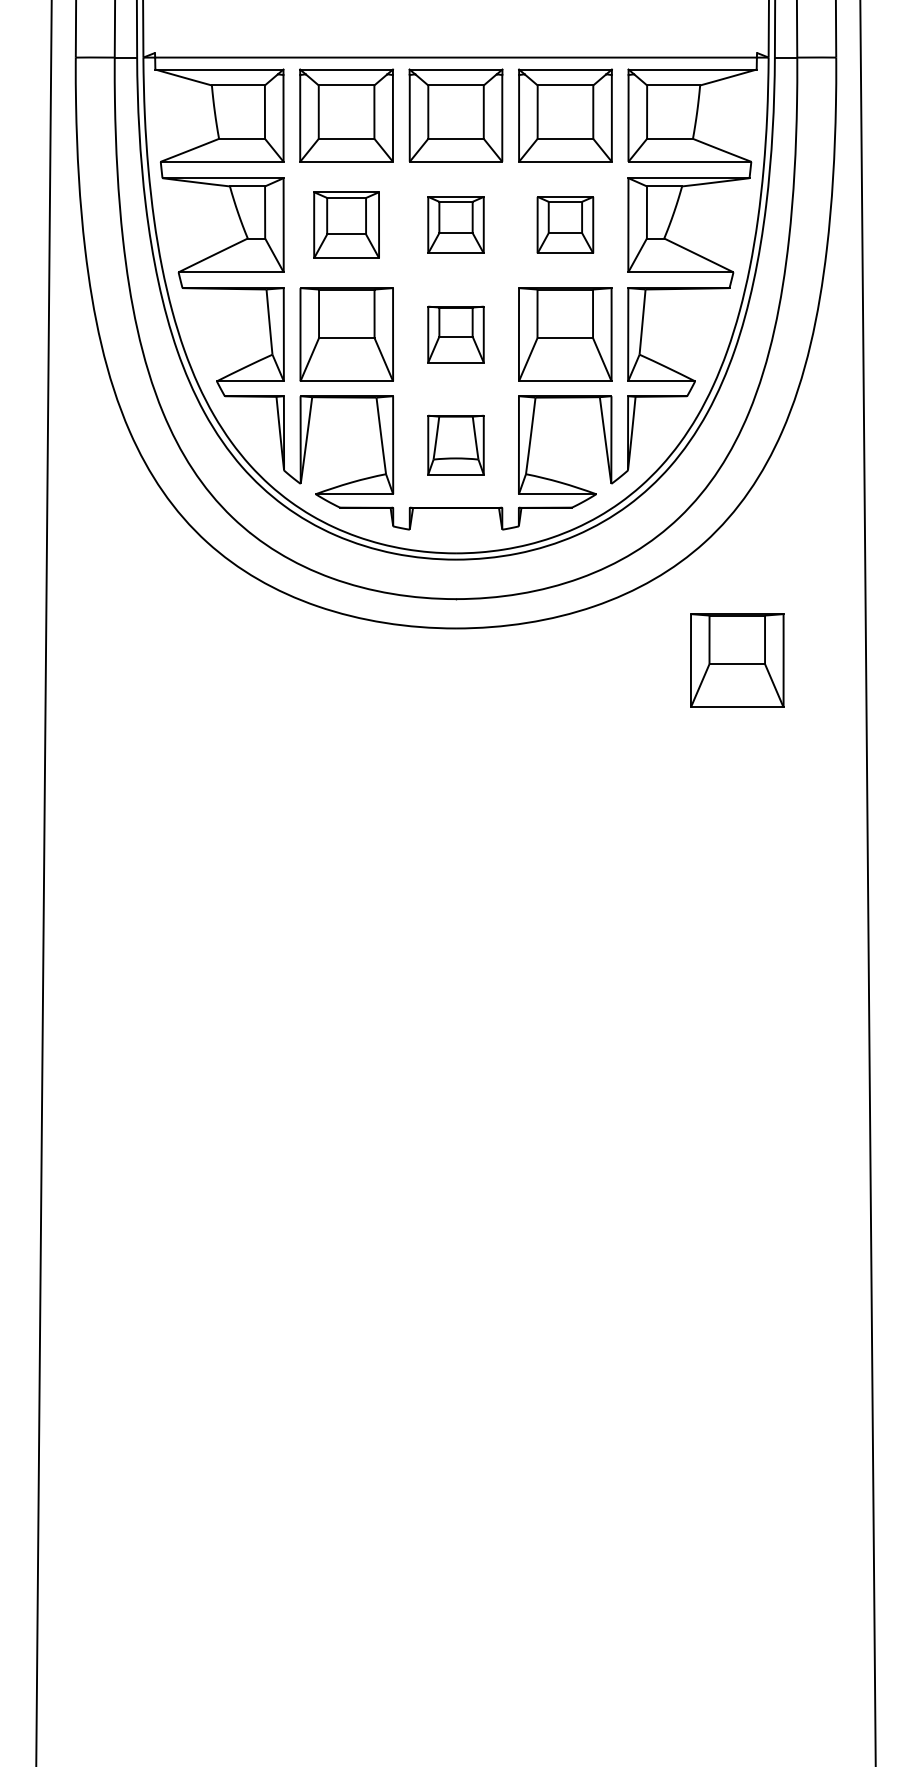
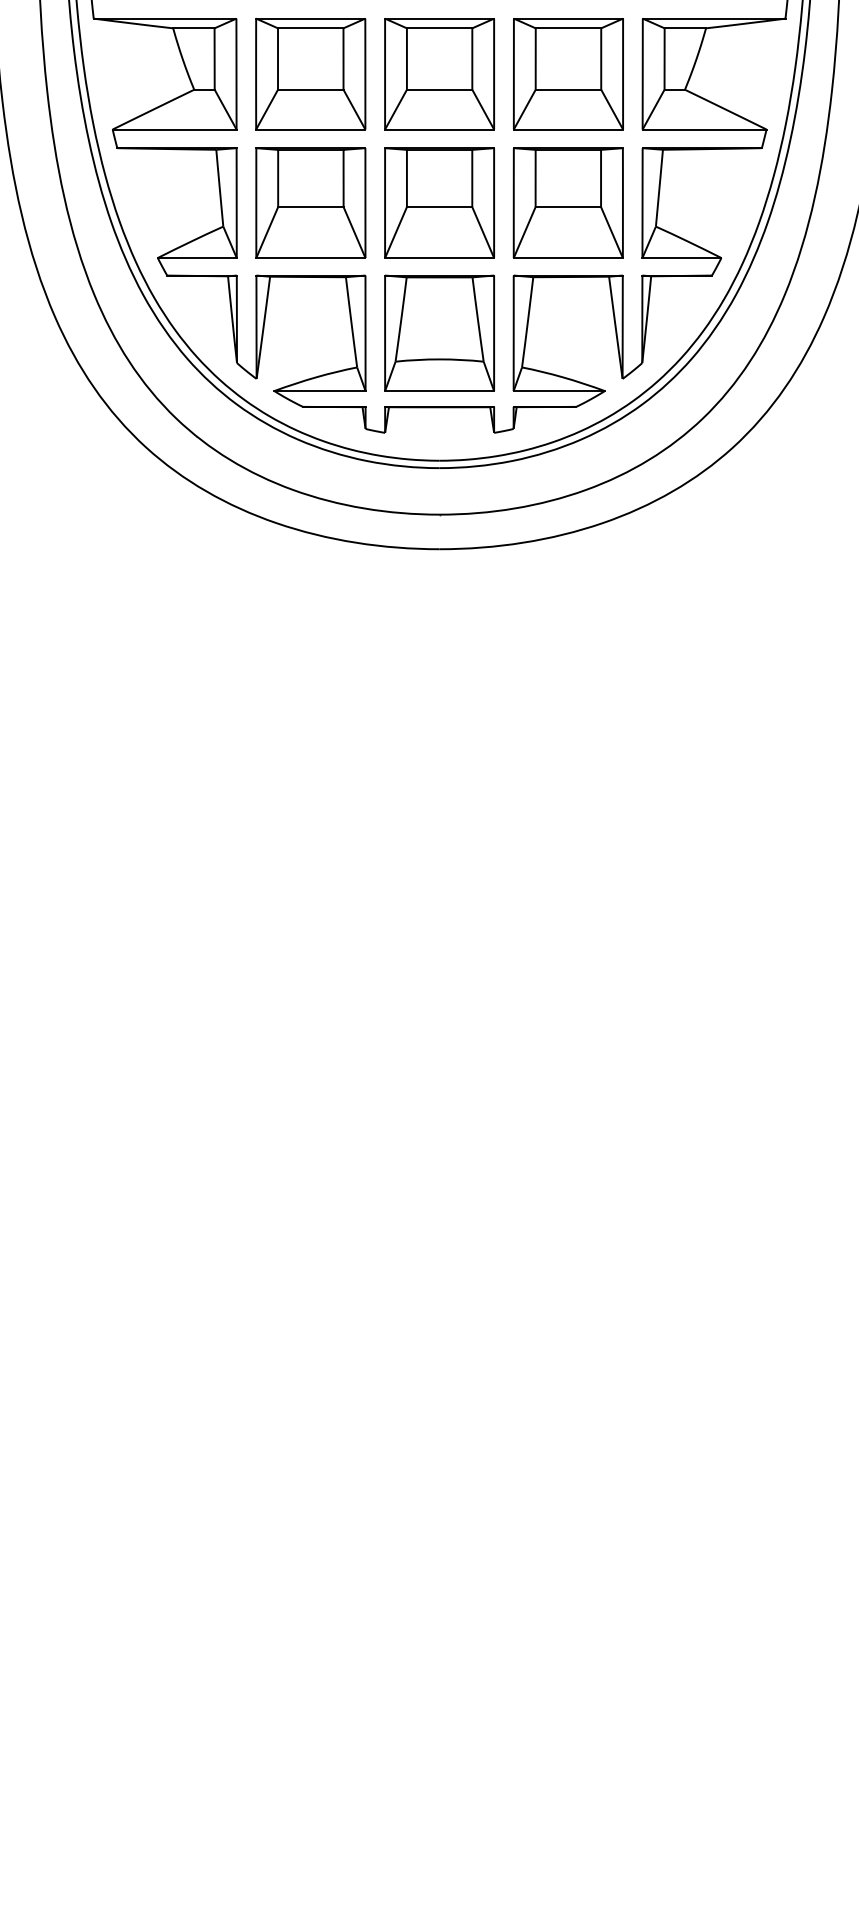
part: (346, 224) -> (310, 73), size x1.43
part: (455, 224) -> (438, 73), size x1.67
part: (565, 224) -> (568, 73), size x1.67
part: (455, 334) -> (438, 202), size x1.67
part: (455, 444) -> (438, 332), size x1.67
part: (737, 660) -> (771, 586), removed

